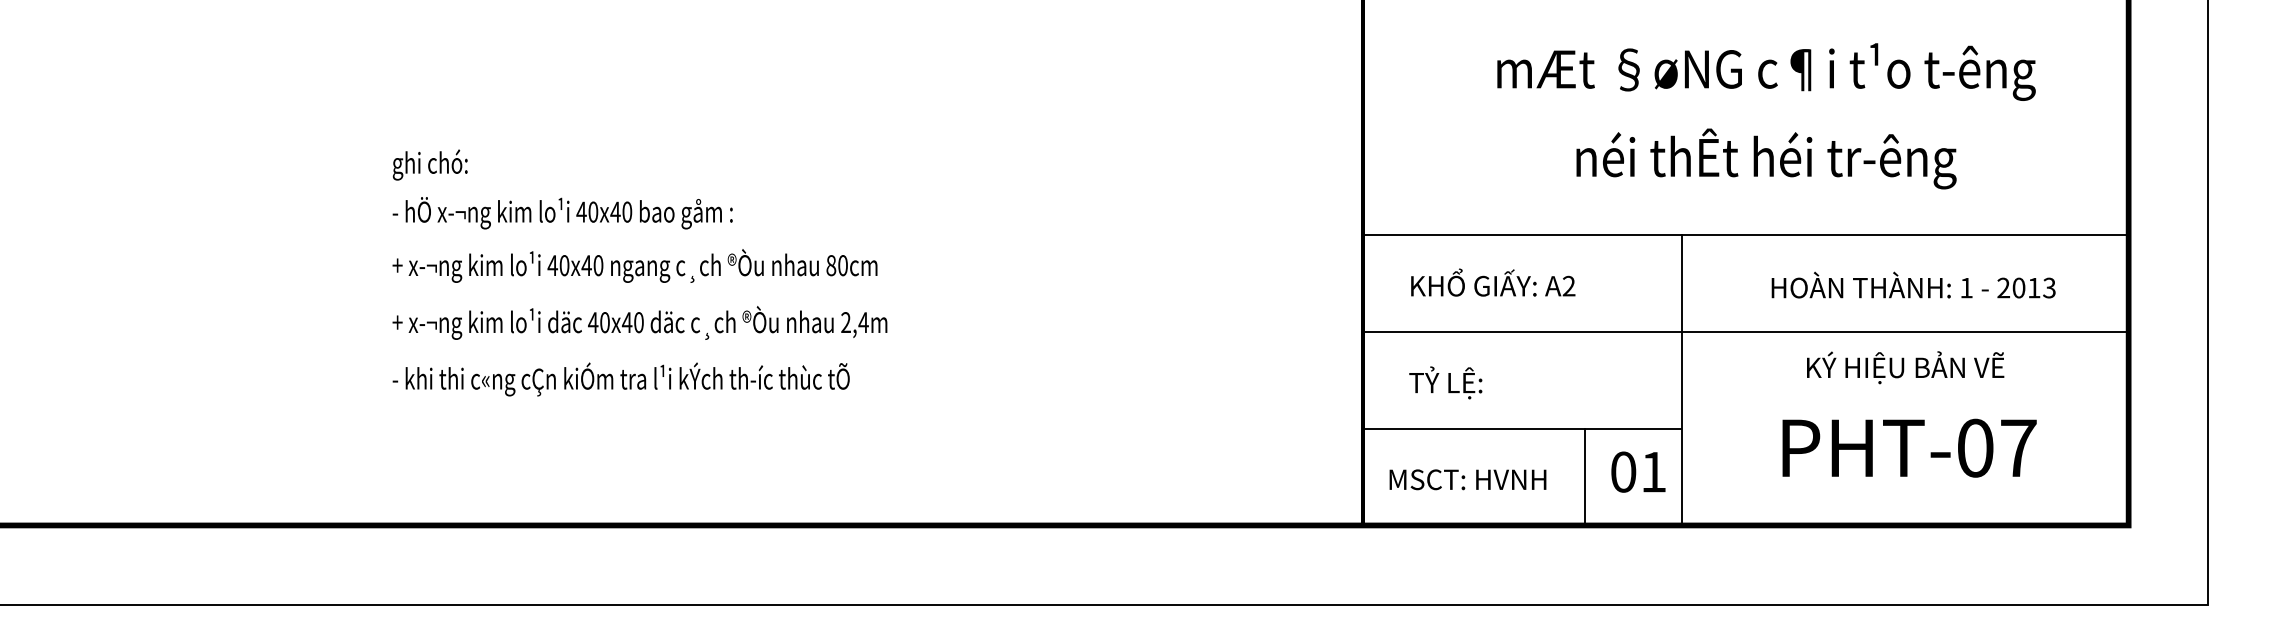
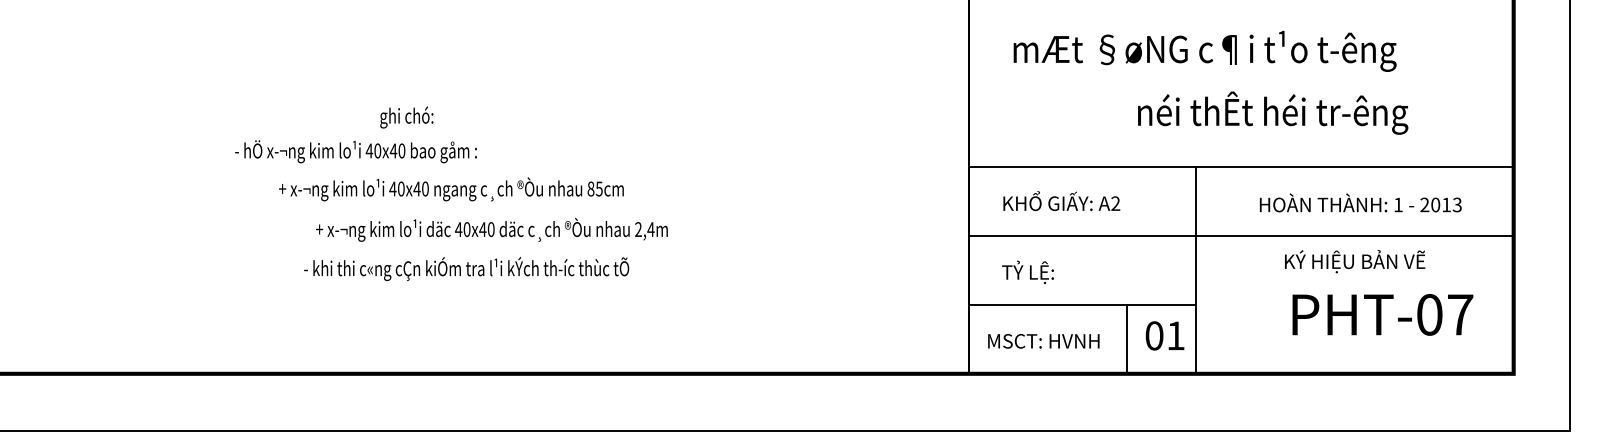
text: (1765, 70) -> (1204, 50), moved
text: (1767, 158) -> (1273, 112), moved
text: (429, 165) -> (406, 117), moved
text: (561, 212) -> (355, 151), moved
text: (841, 264) -> (598, 188), 80cm -> 85cm
text: (639, 322) -> (491, 229), moved
text: (621, 378) -> (466, 268), moved
text: (1909, 447) -> (1382, 314), moved

